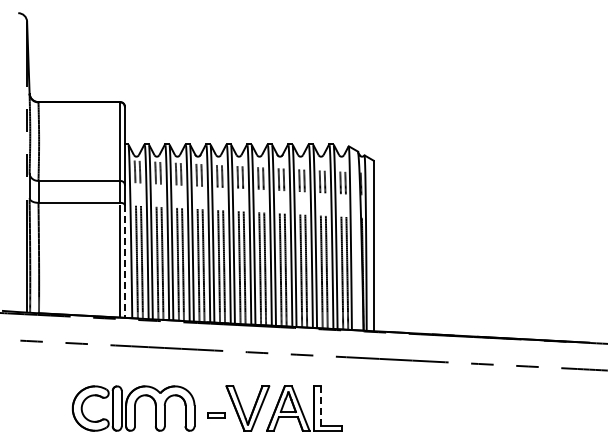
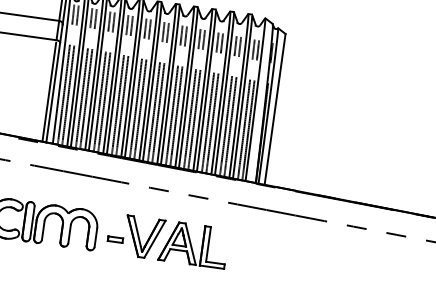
line: (124, 262) -> (52, 93), dashed -> solid
line: (320, 406) -> (208, 244), dashed -> solid

